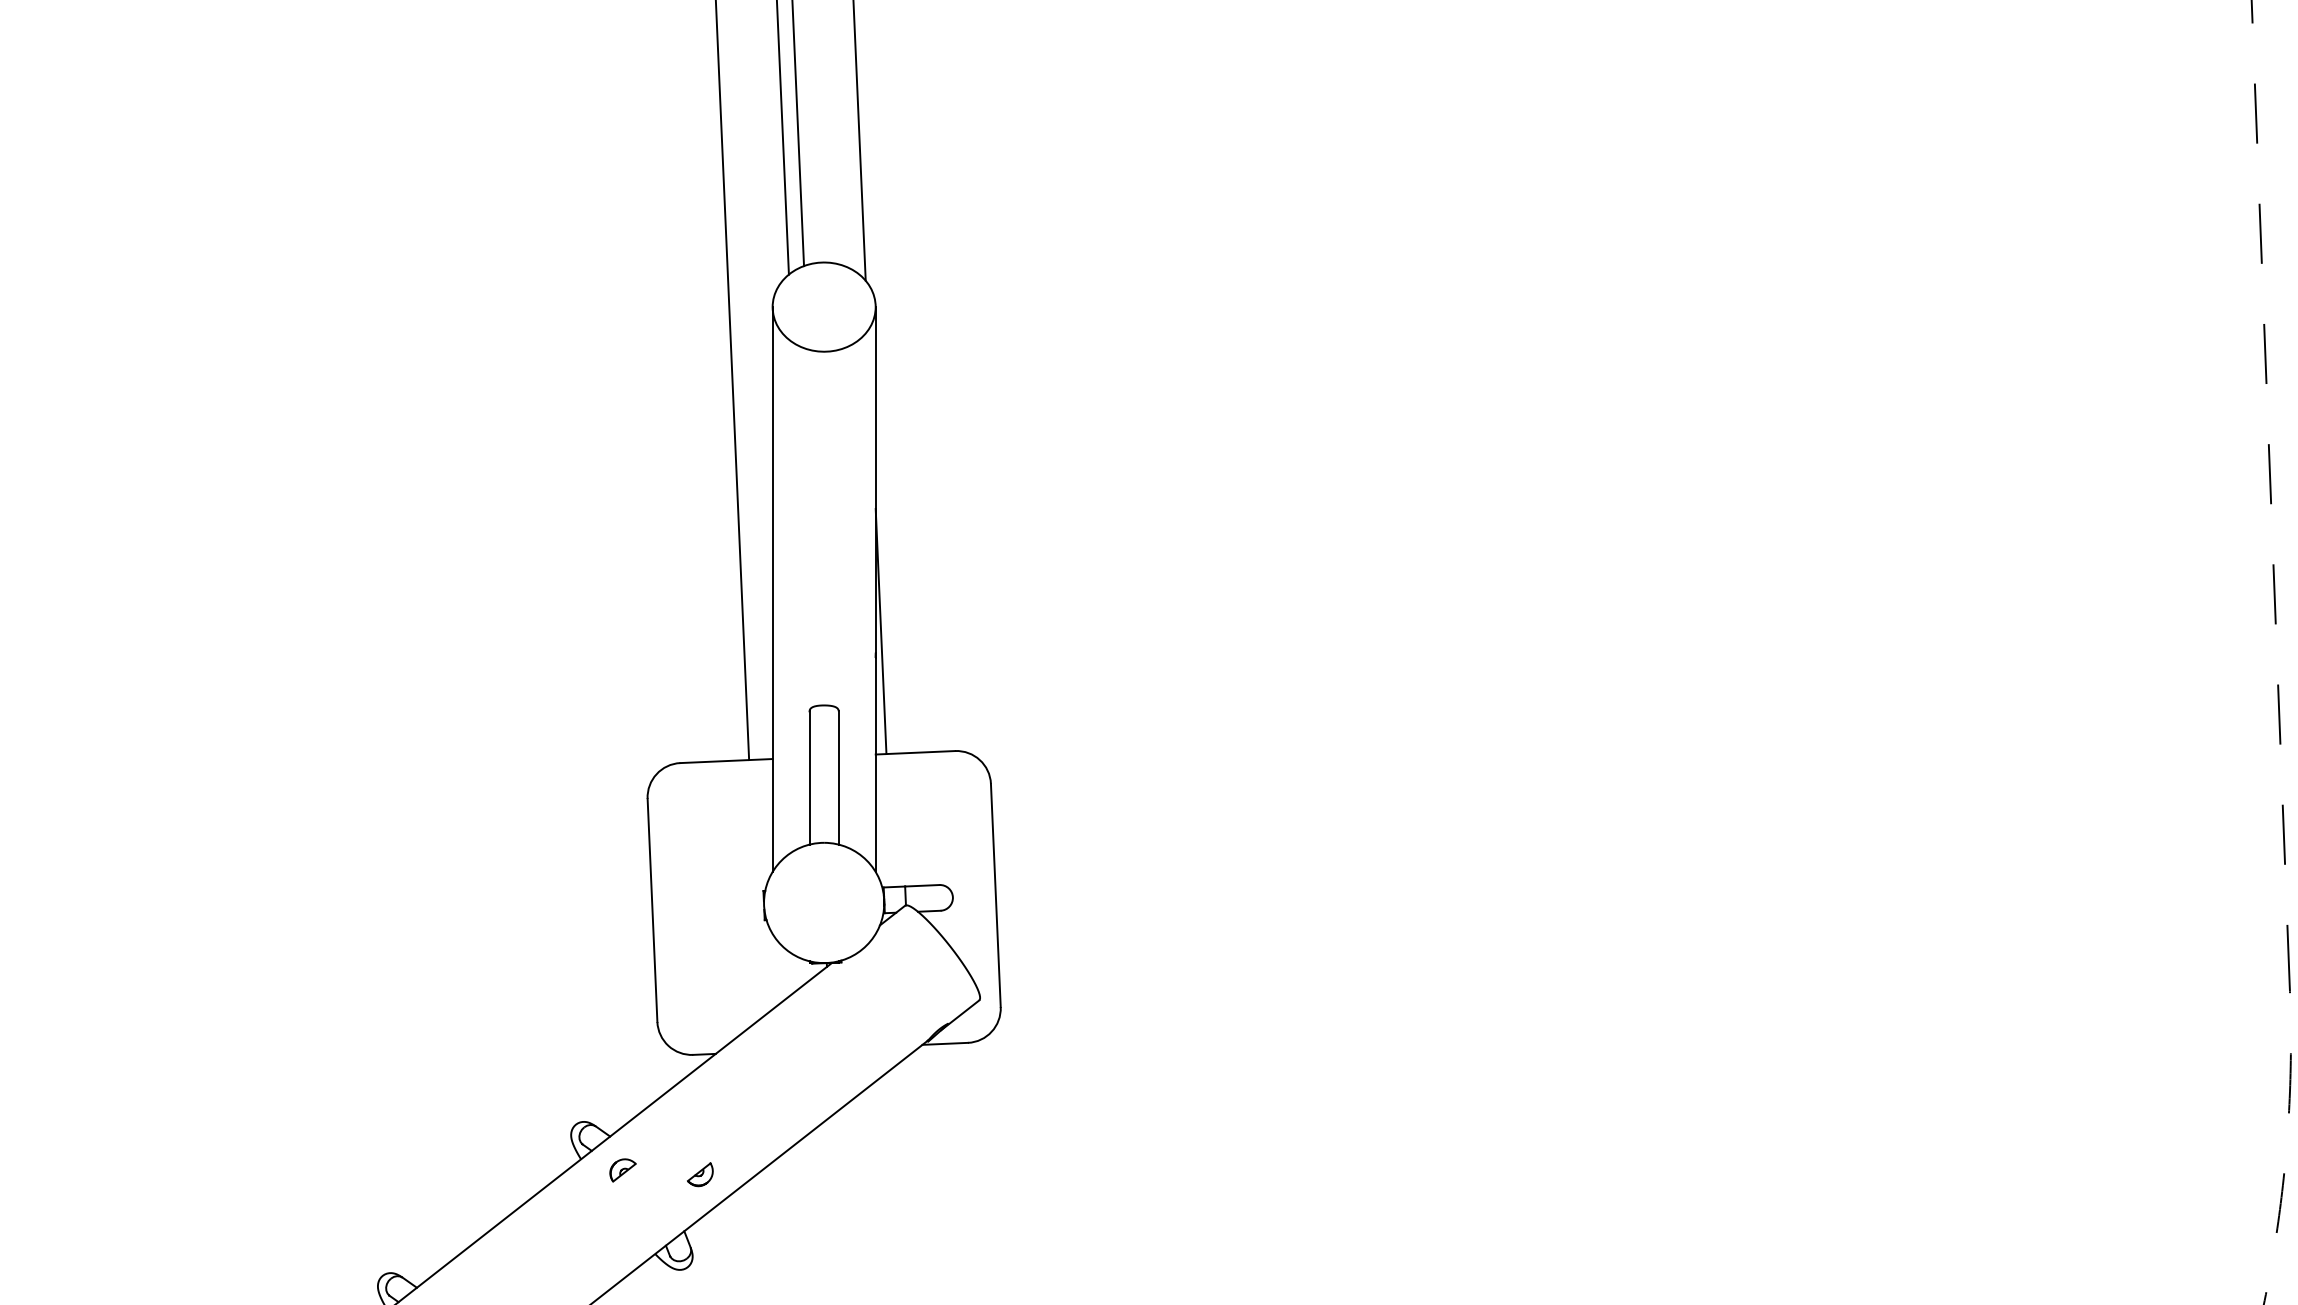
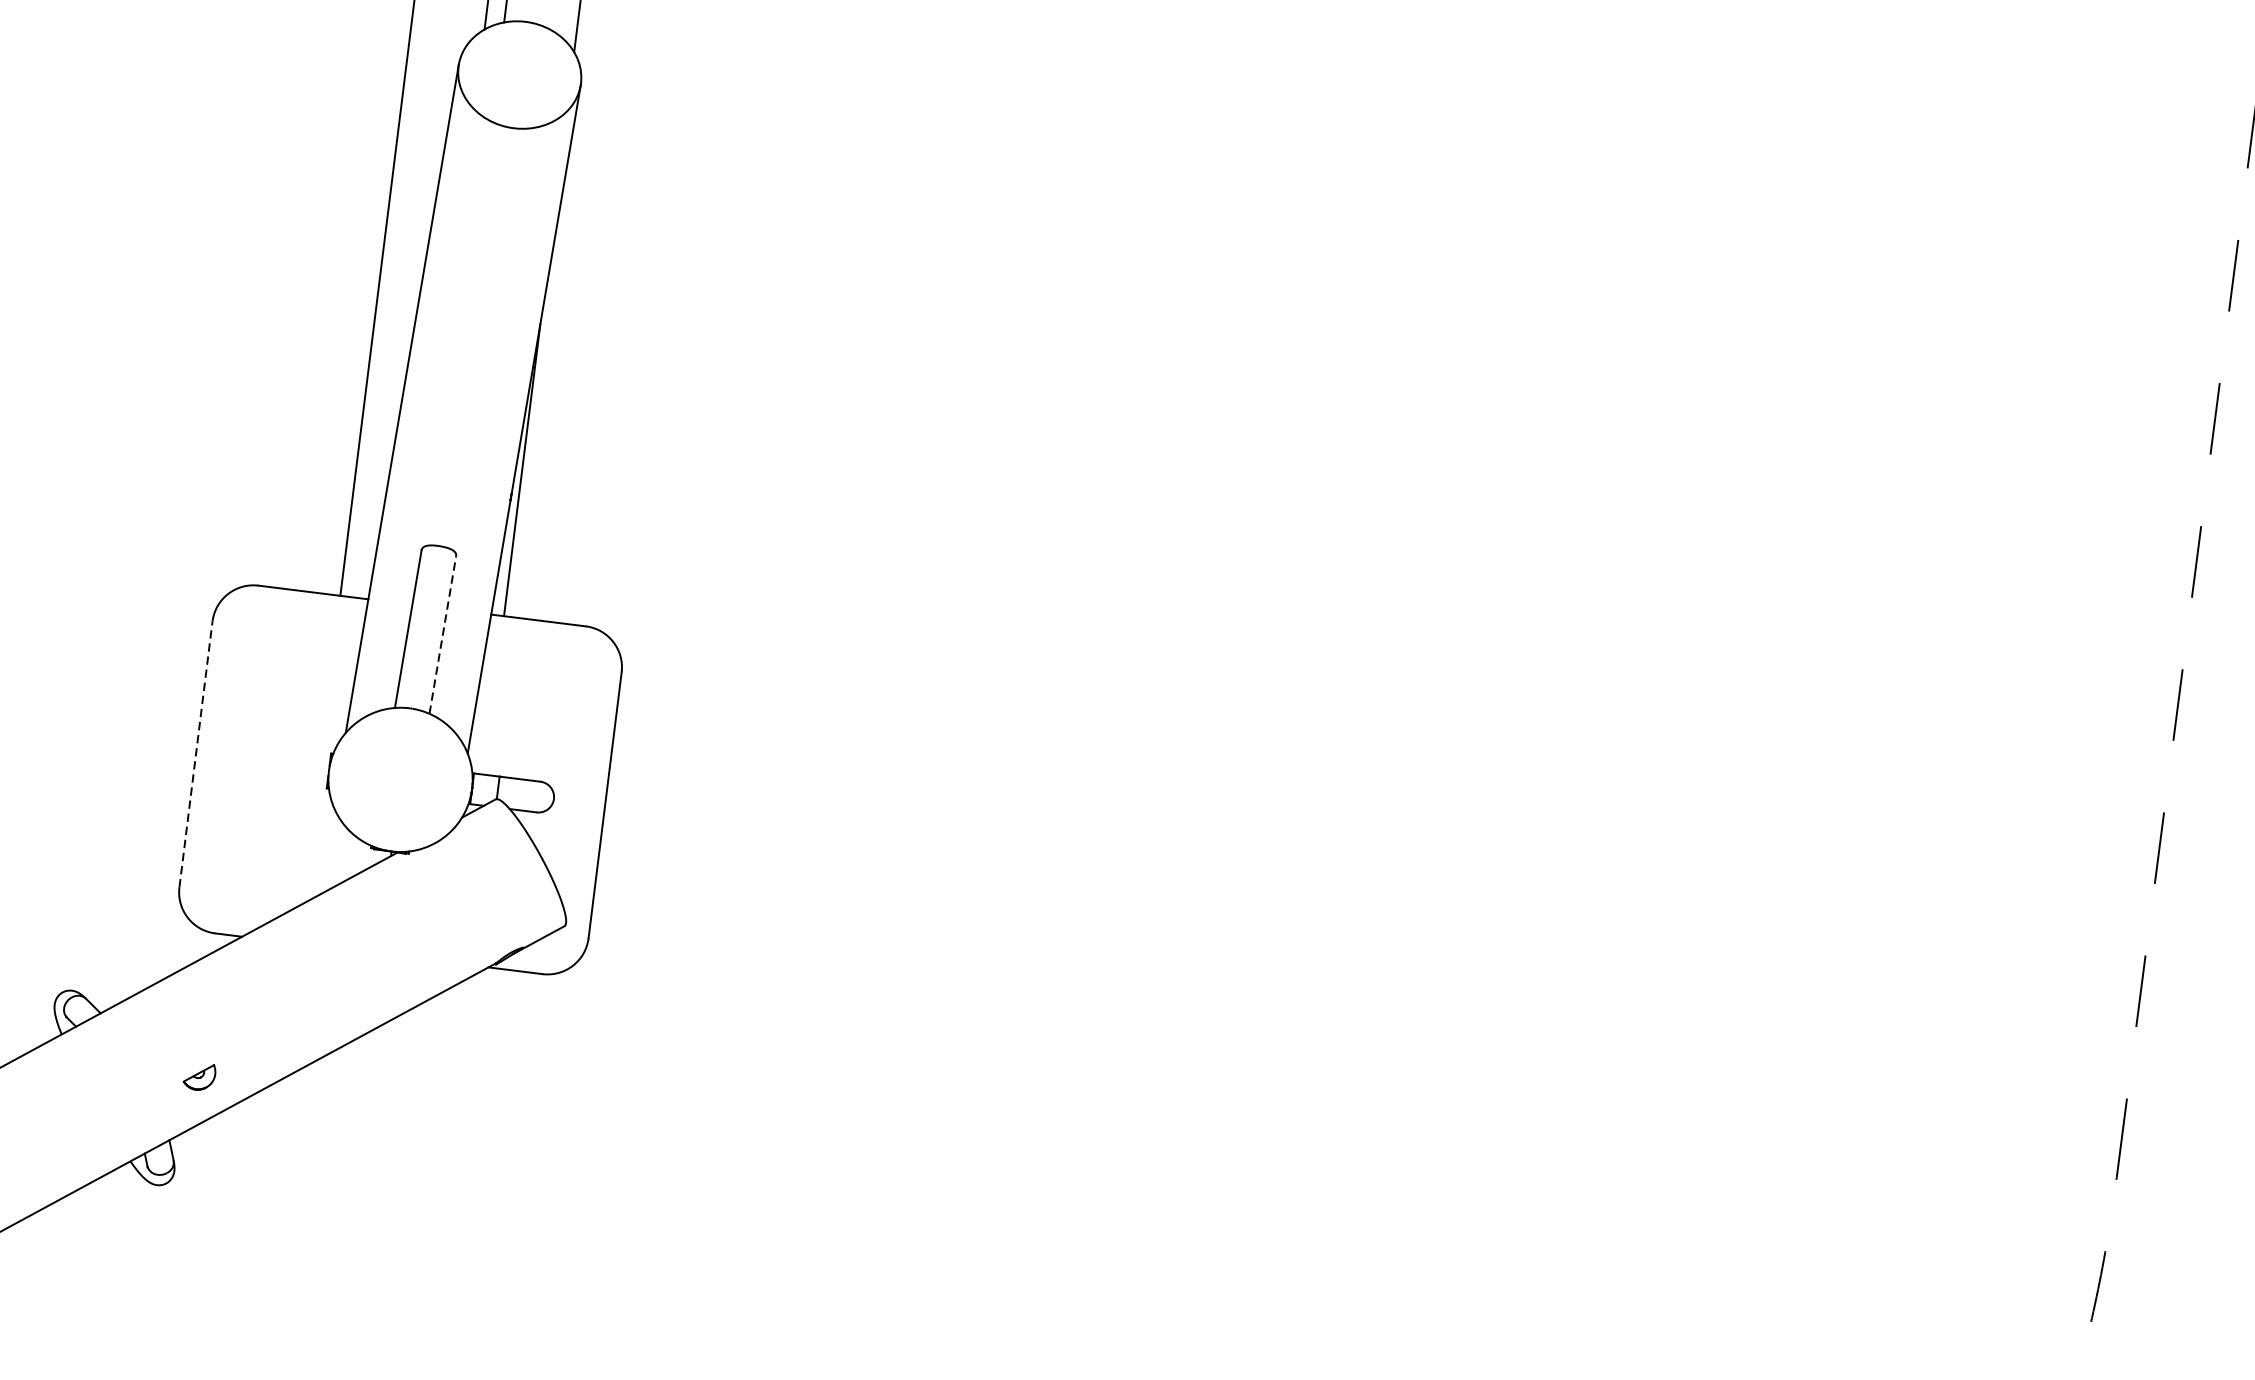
line: (838, 778) -> (442, 635), solid -> dashed
line: (652, 910) -> (195, 754), solid -> dashed
part: (622, 1170) -> (108, 1056), removed

